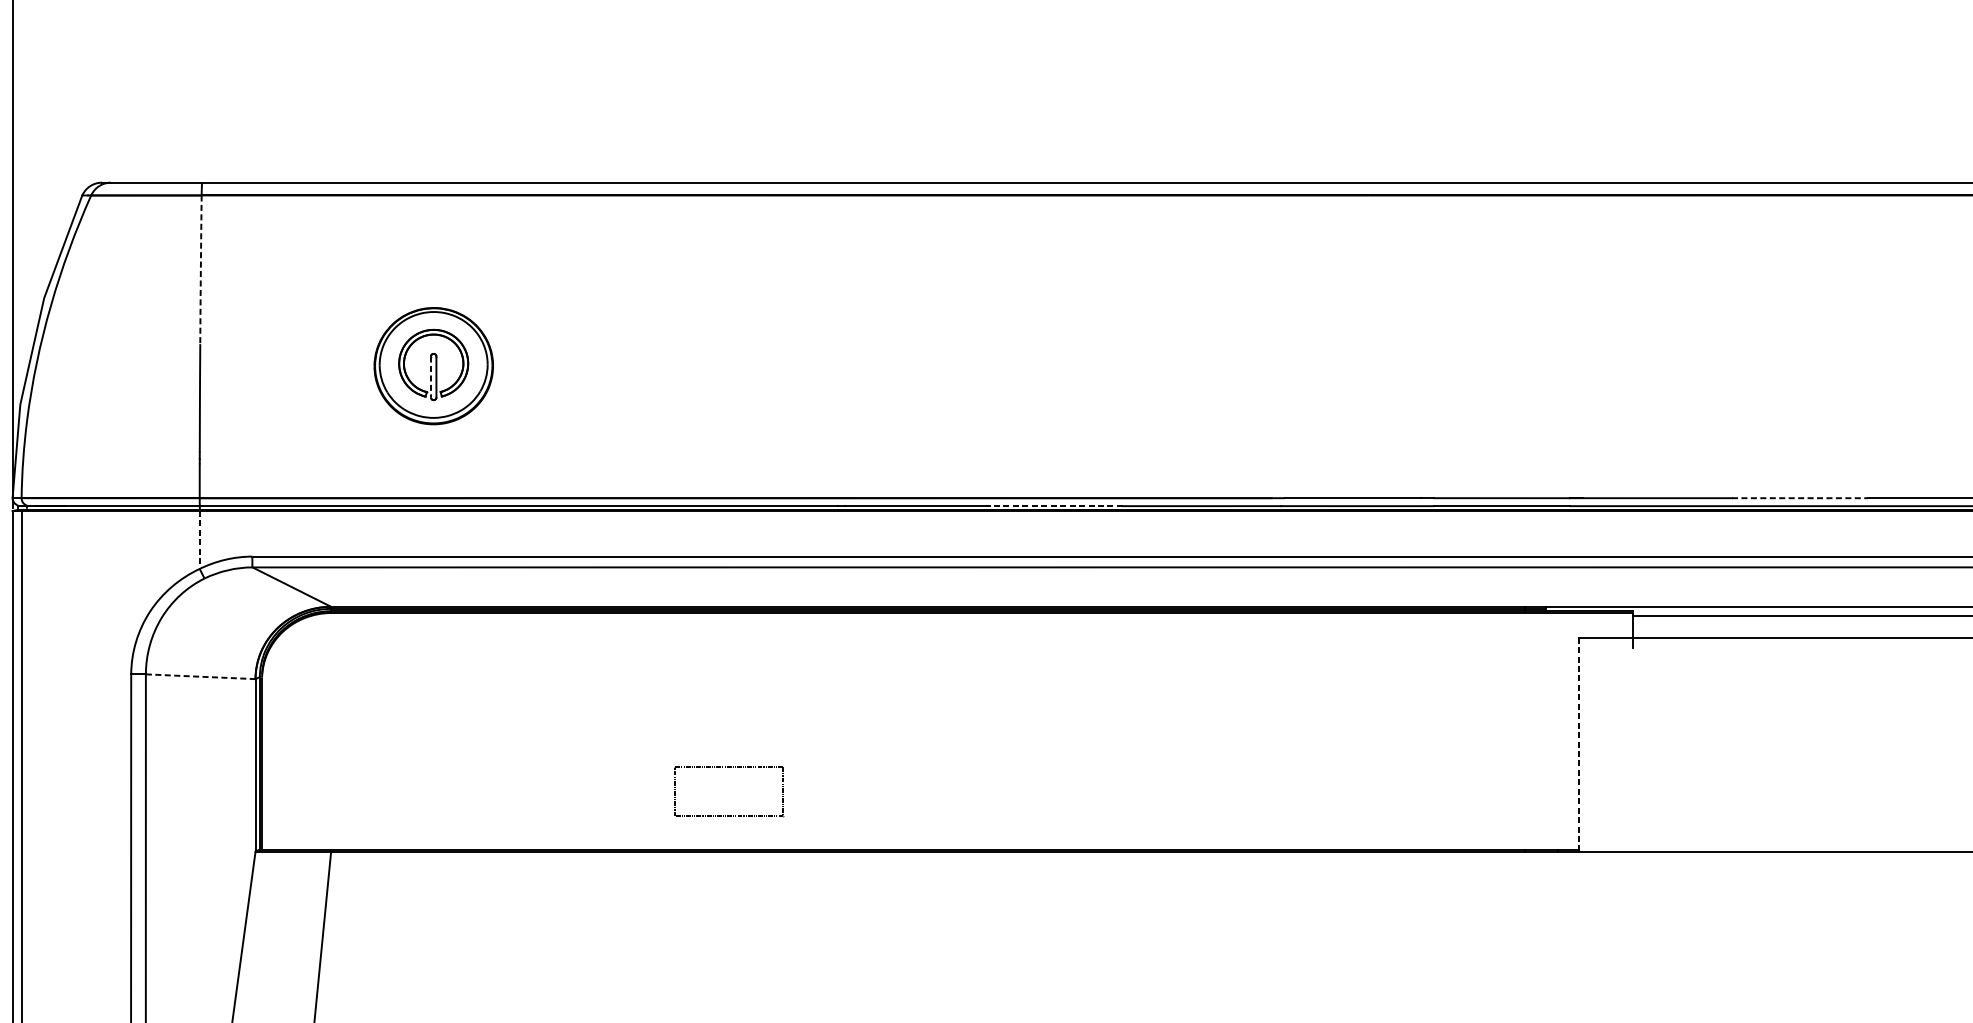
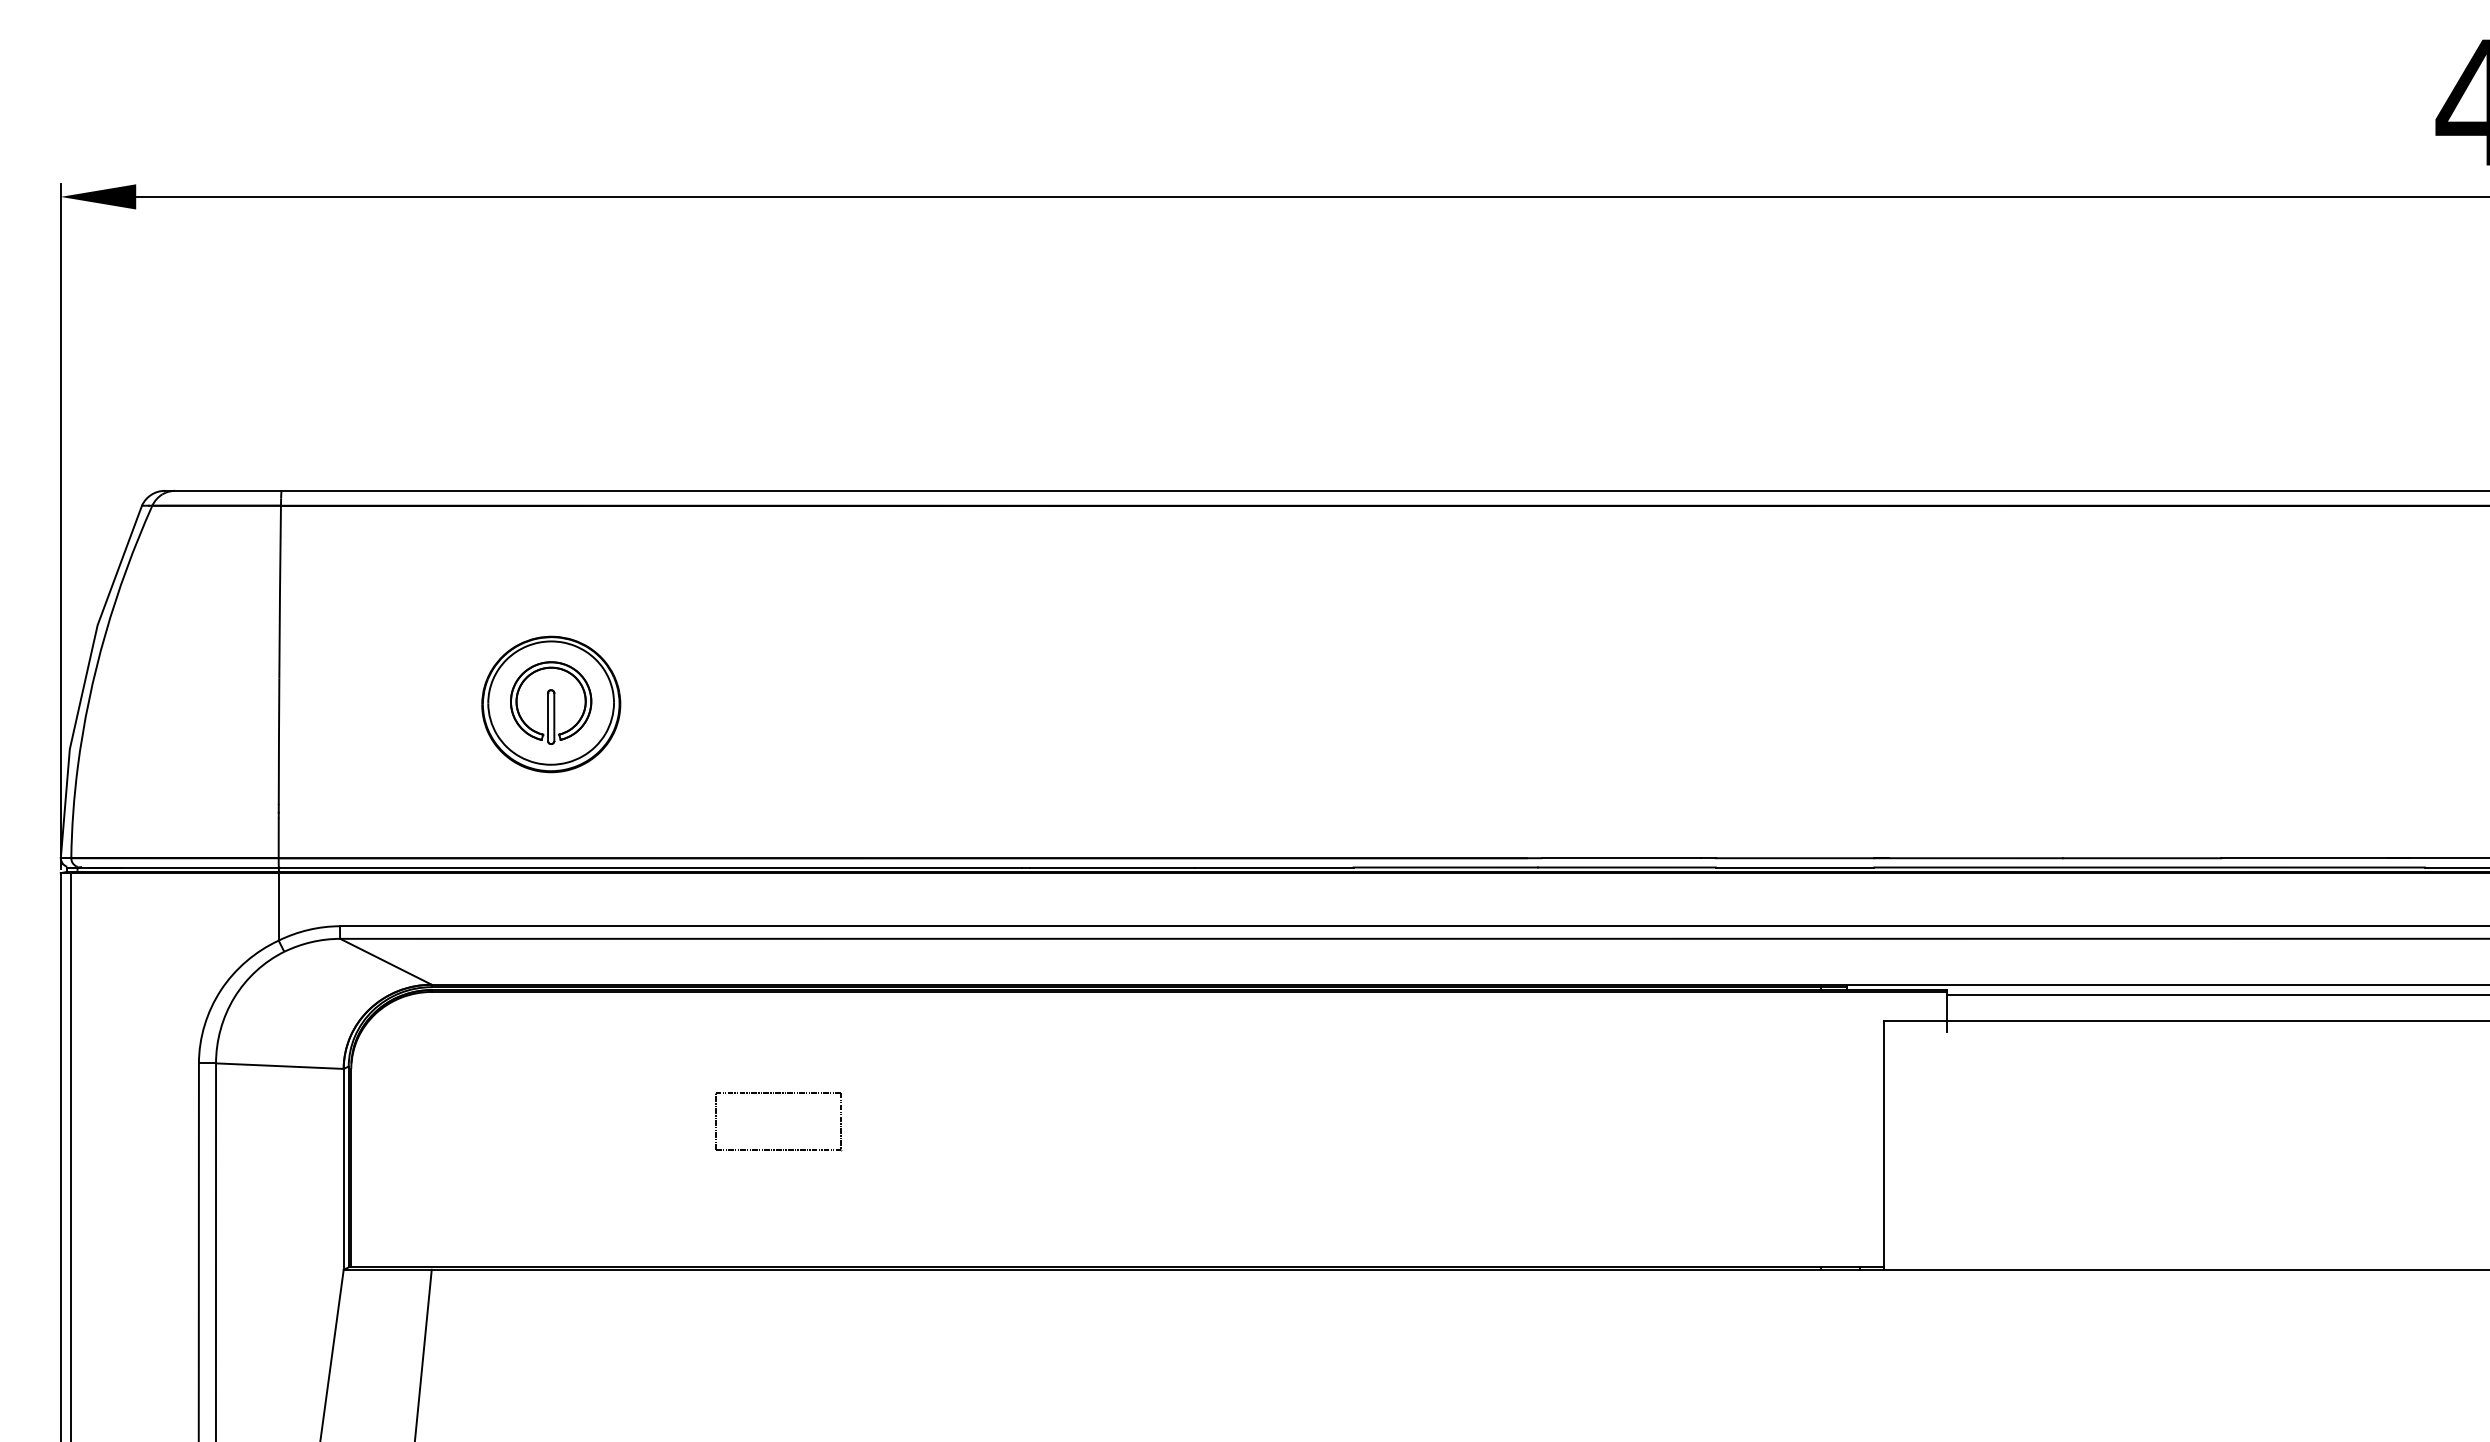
arc: (201, 269) -> (280, 592), dashed -> solid
line: (431, 377) -> (548, 717), dashed -> solid
line: (1800, 498) -> (2142, 858), dashed -> solid
line: (1054, 506) -> (1273, 867), dashed -> solid
line: (199, 539) -> (278, 906), dashed -> solid
line: (200, 677) -> (279, 1066), dashed -> solid
line: (1578, 744) -> (1884, 1145), dashed -> solid
part: (729, 768) -> (778, 1093), moved

